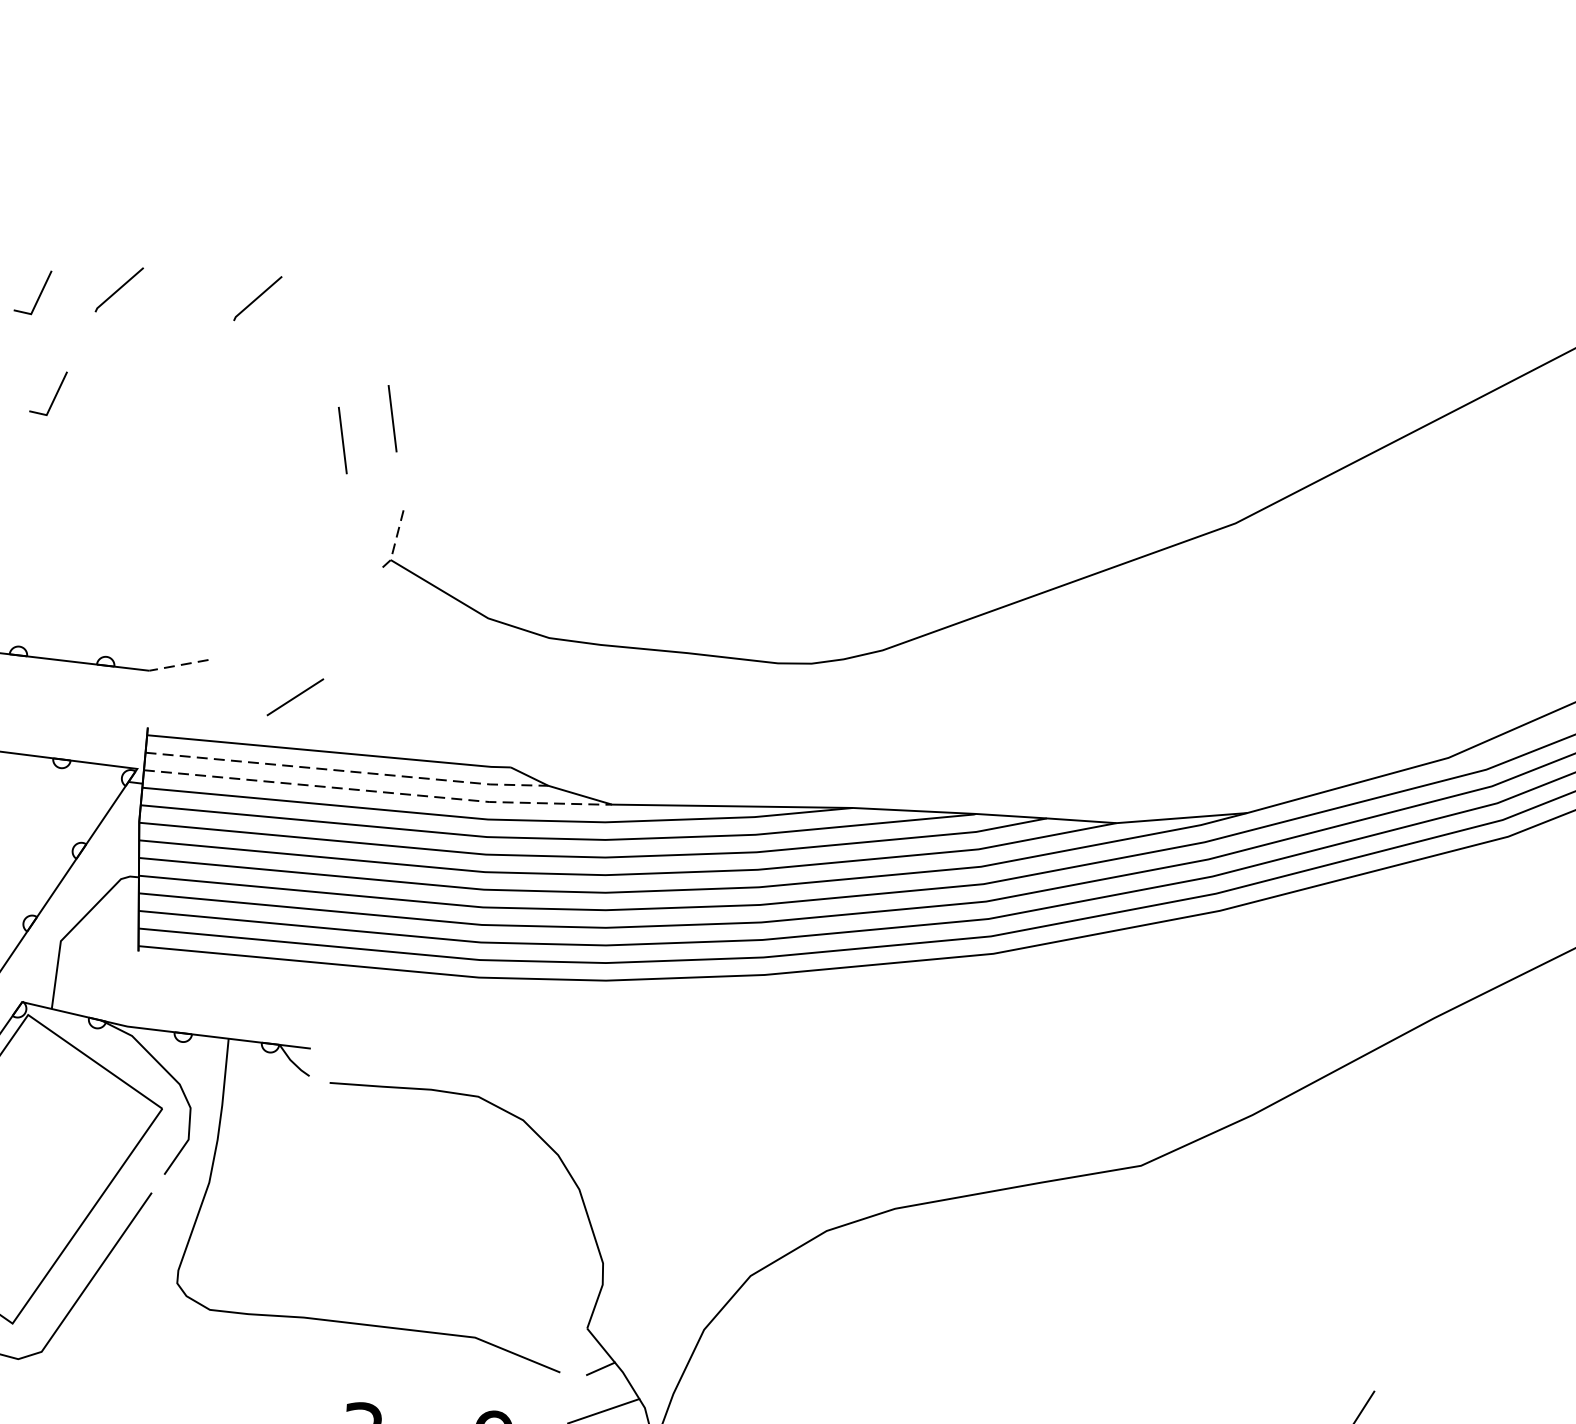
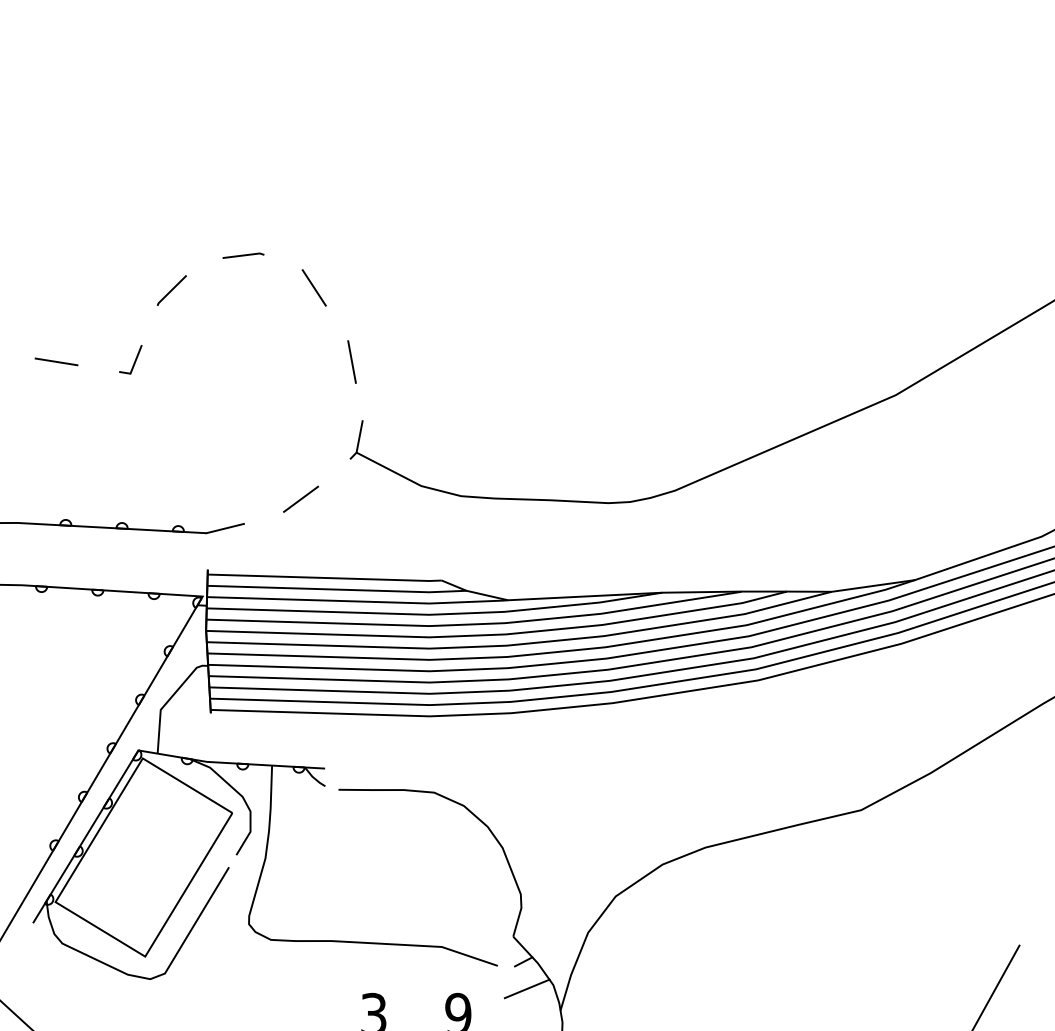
line: (234, 242) -> (243, 255), added
line: (38, 293) -> (120, 296), removed
line: (257, 298) -> (260, 290), removed
line: (339, 298) -> (313, 287), added
line: (341, 439) -> (320, 377), removed
line: (394, 542) -> (358, 441), dashed -> solid
line: (177, 665) -> (224, 528), dashed -> solid
line: (296, 696) -> (301, 498), moved
line: (349, 771) -> (338, 589), dashed -> solid
line: (380, 791) -> (359, 601), dashed -> solid

